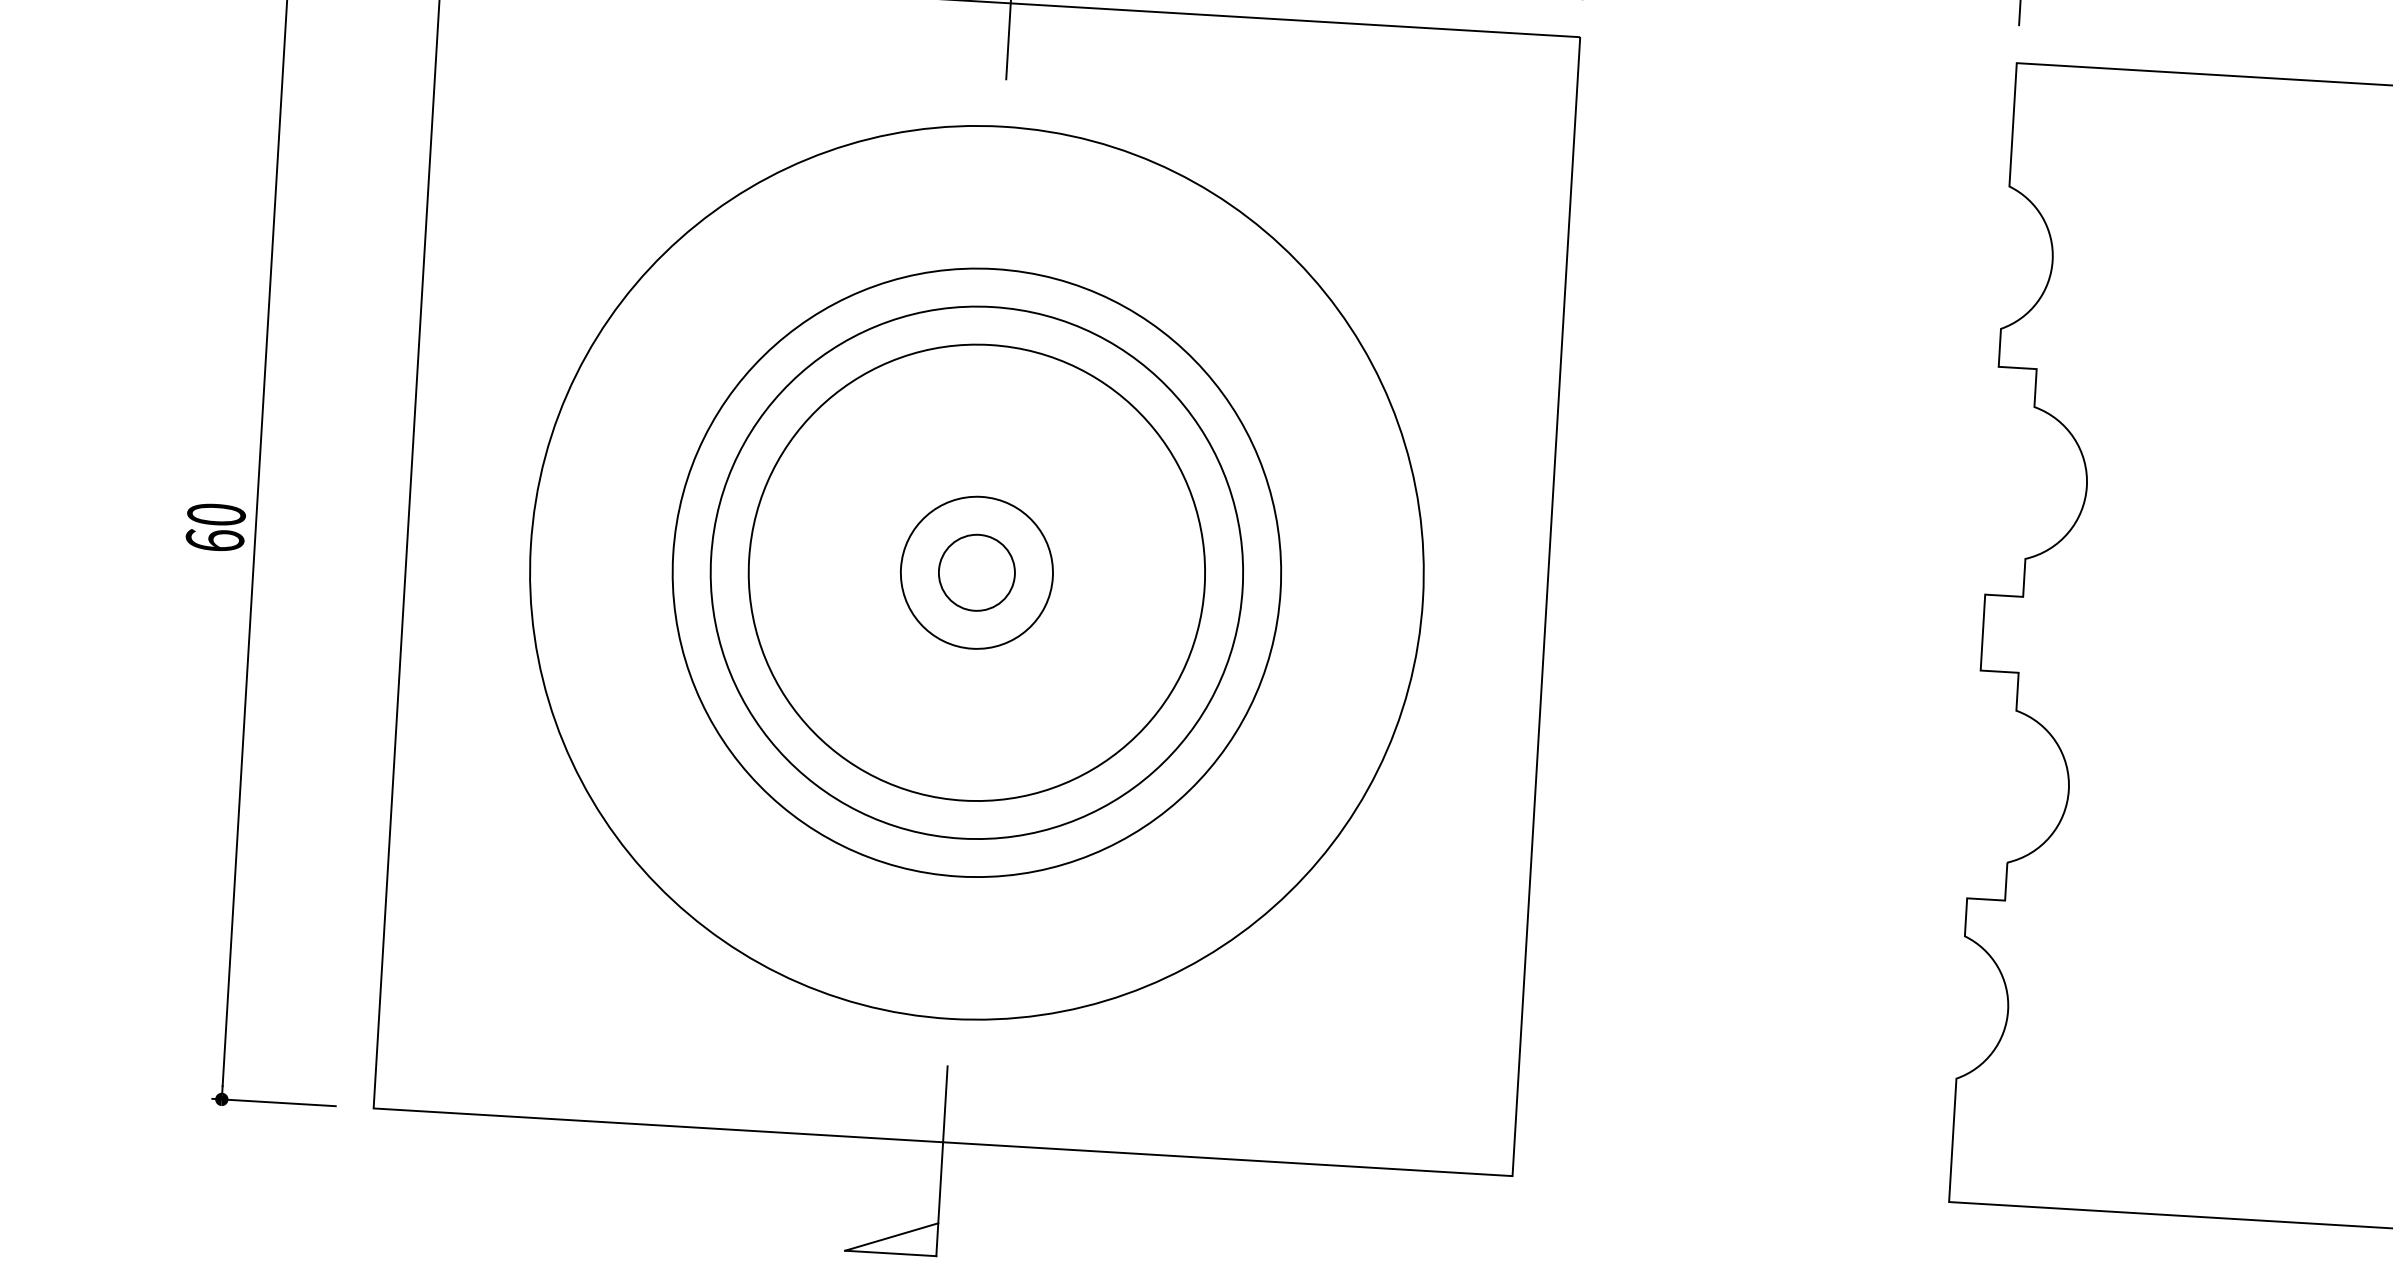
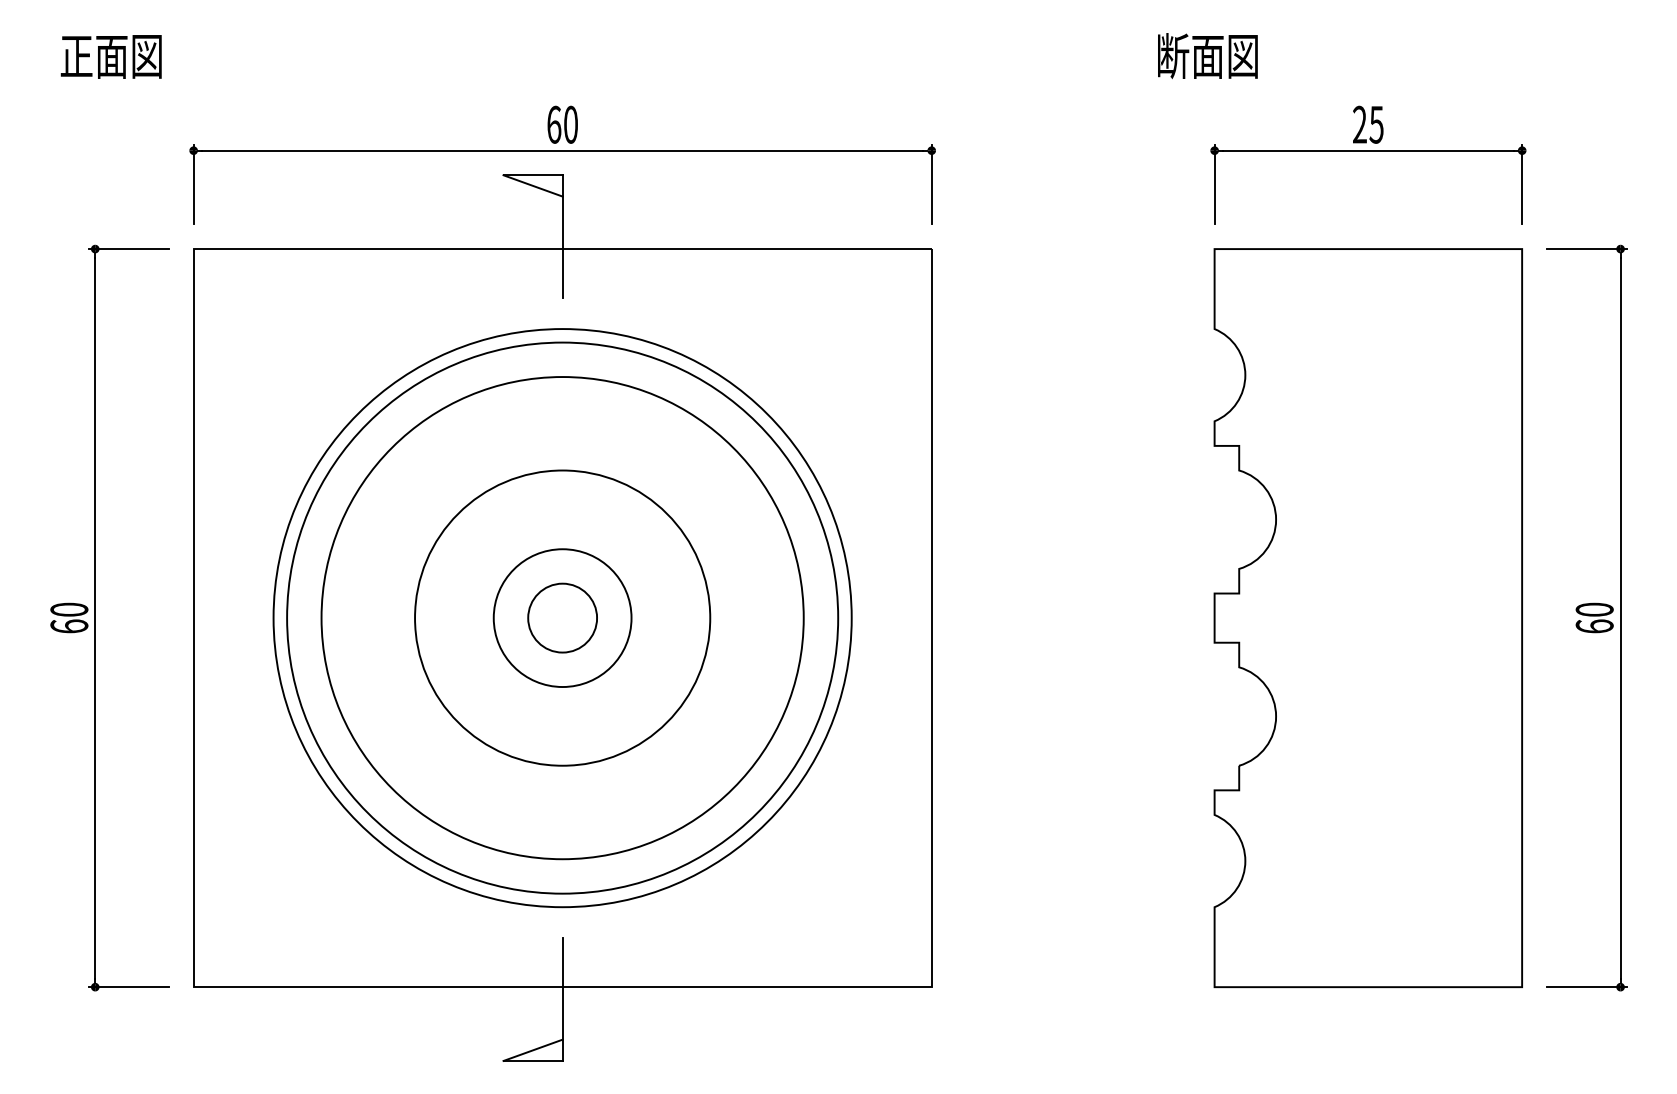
circle: (976, 571) -> (562, 617), size x1.4
circle: (976, 571) -> (562, 617), size x1.4
circle: (976, 571) -> (562, 617), size x1.4
circle: (976, 571) -> (562, 617), size x1.4

